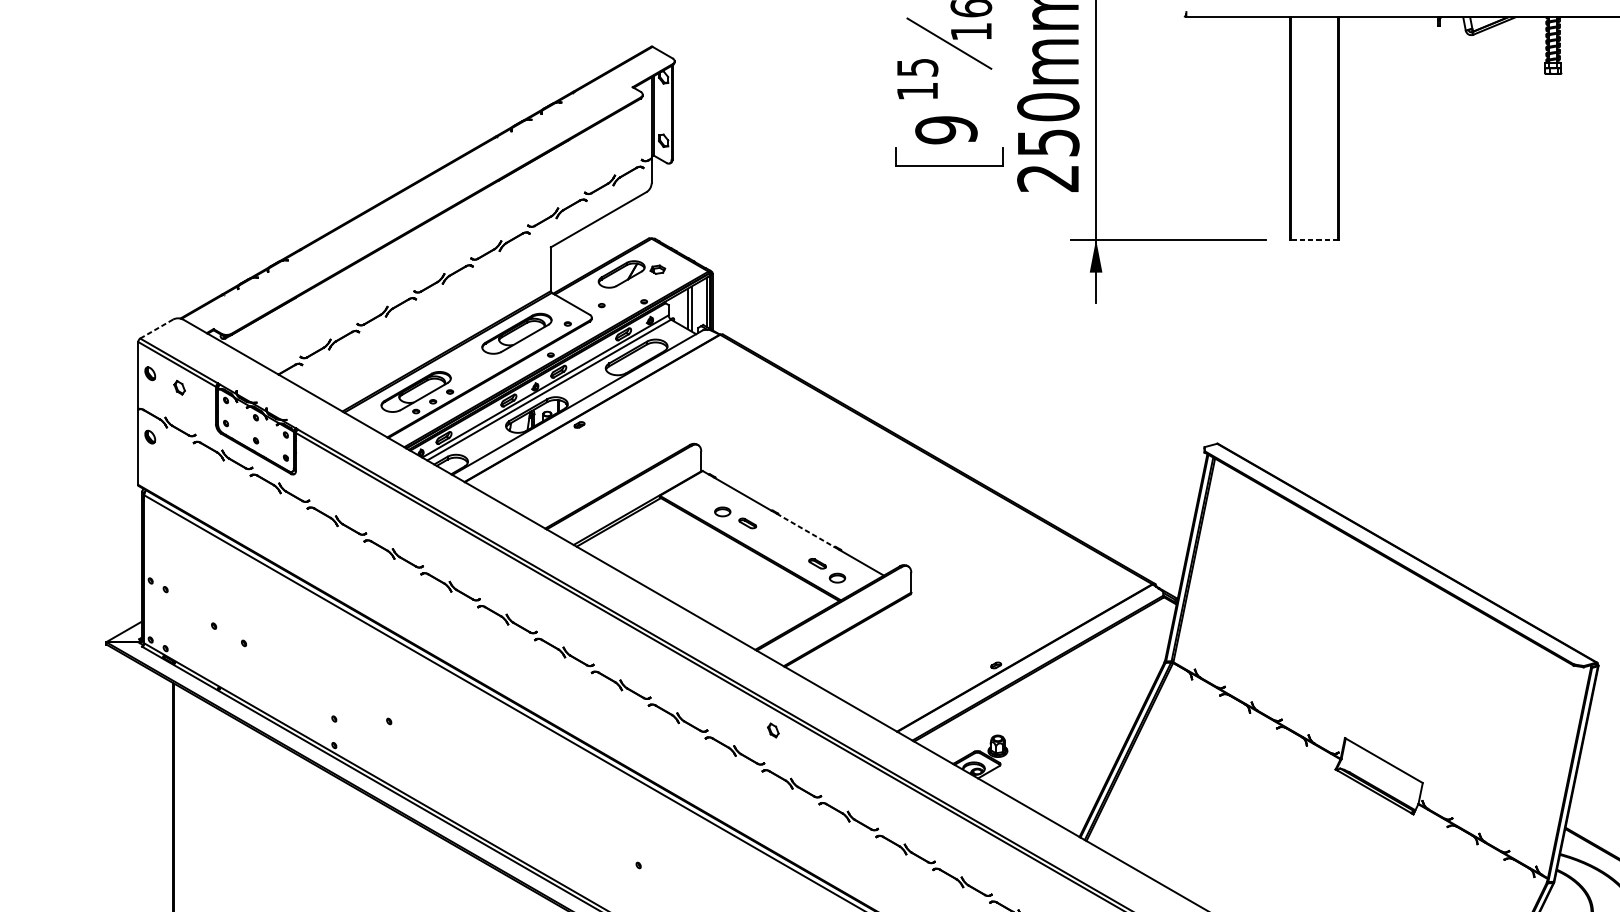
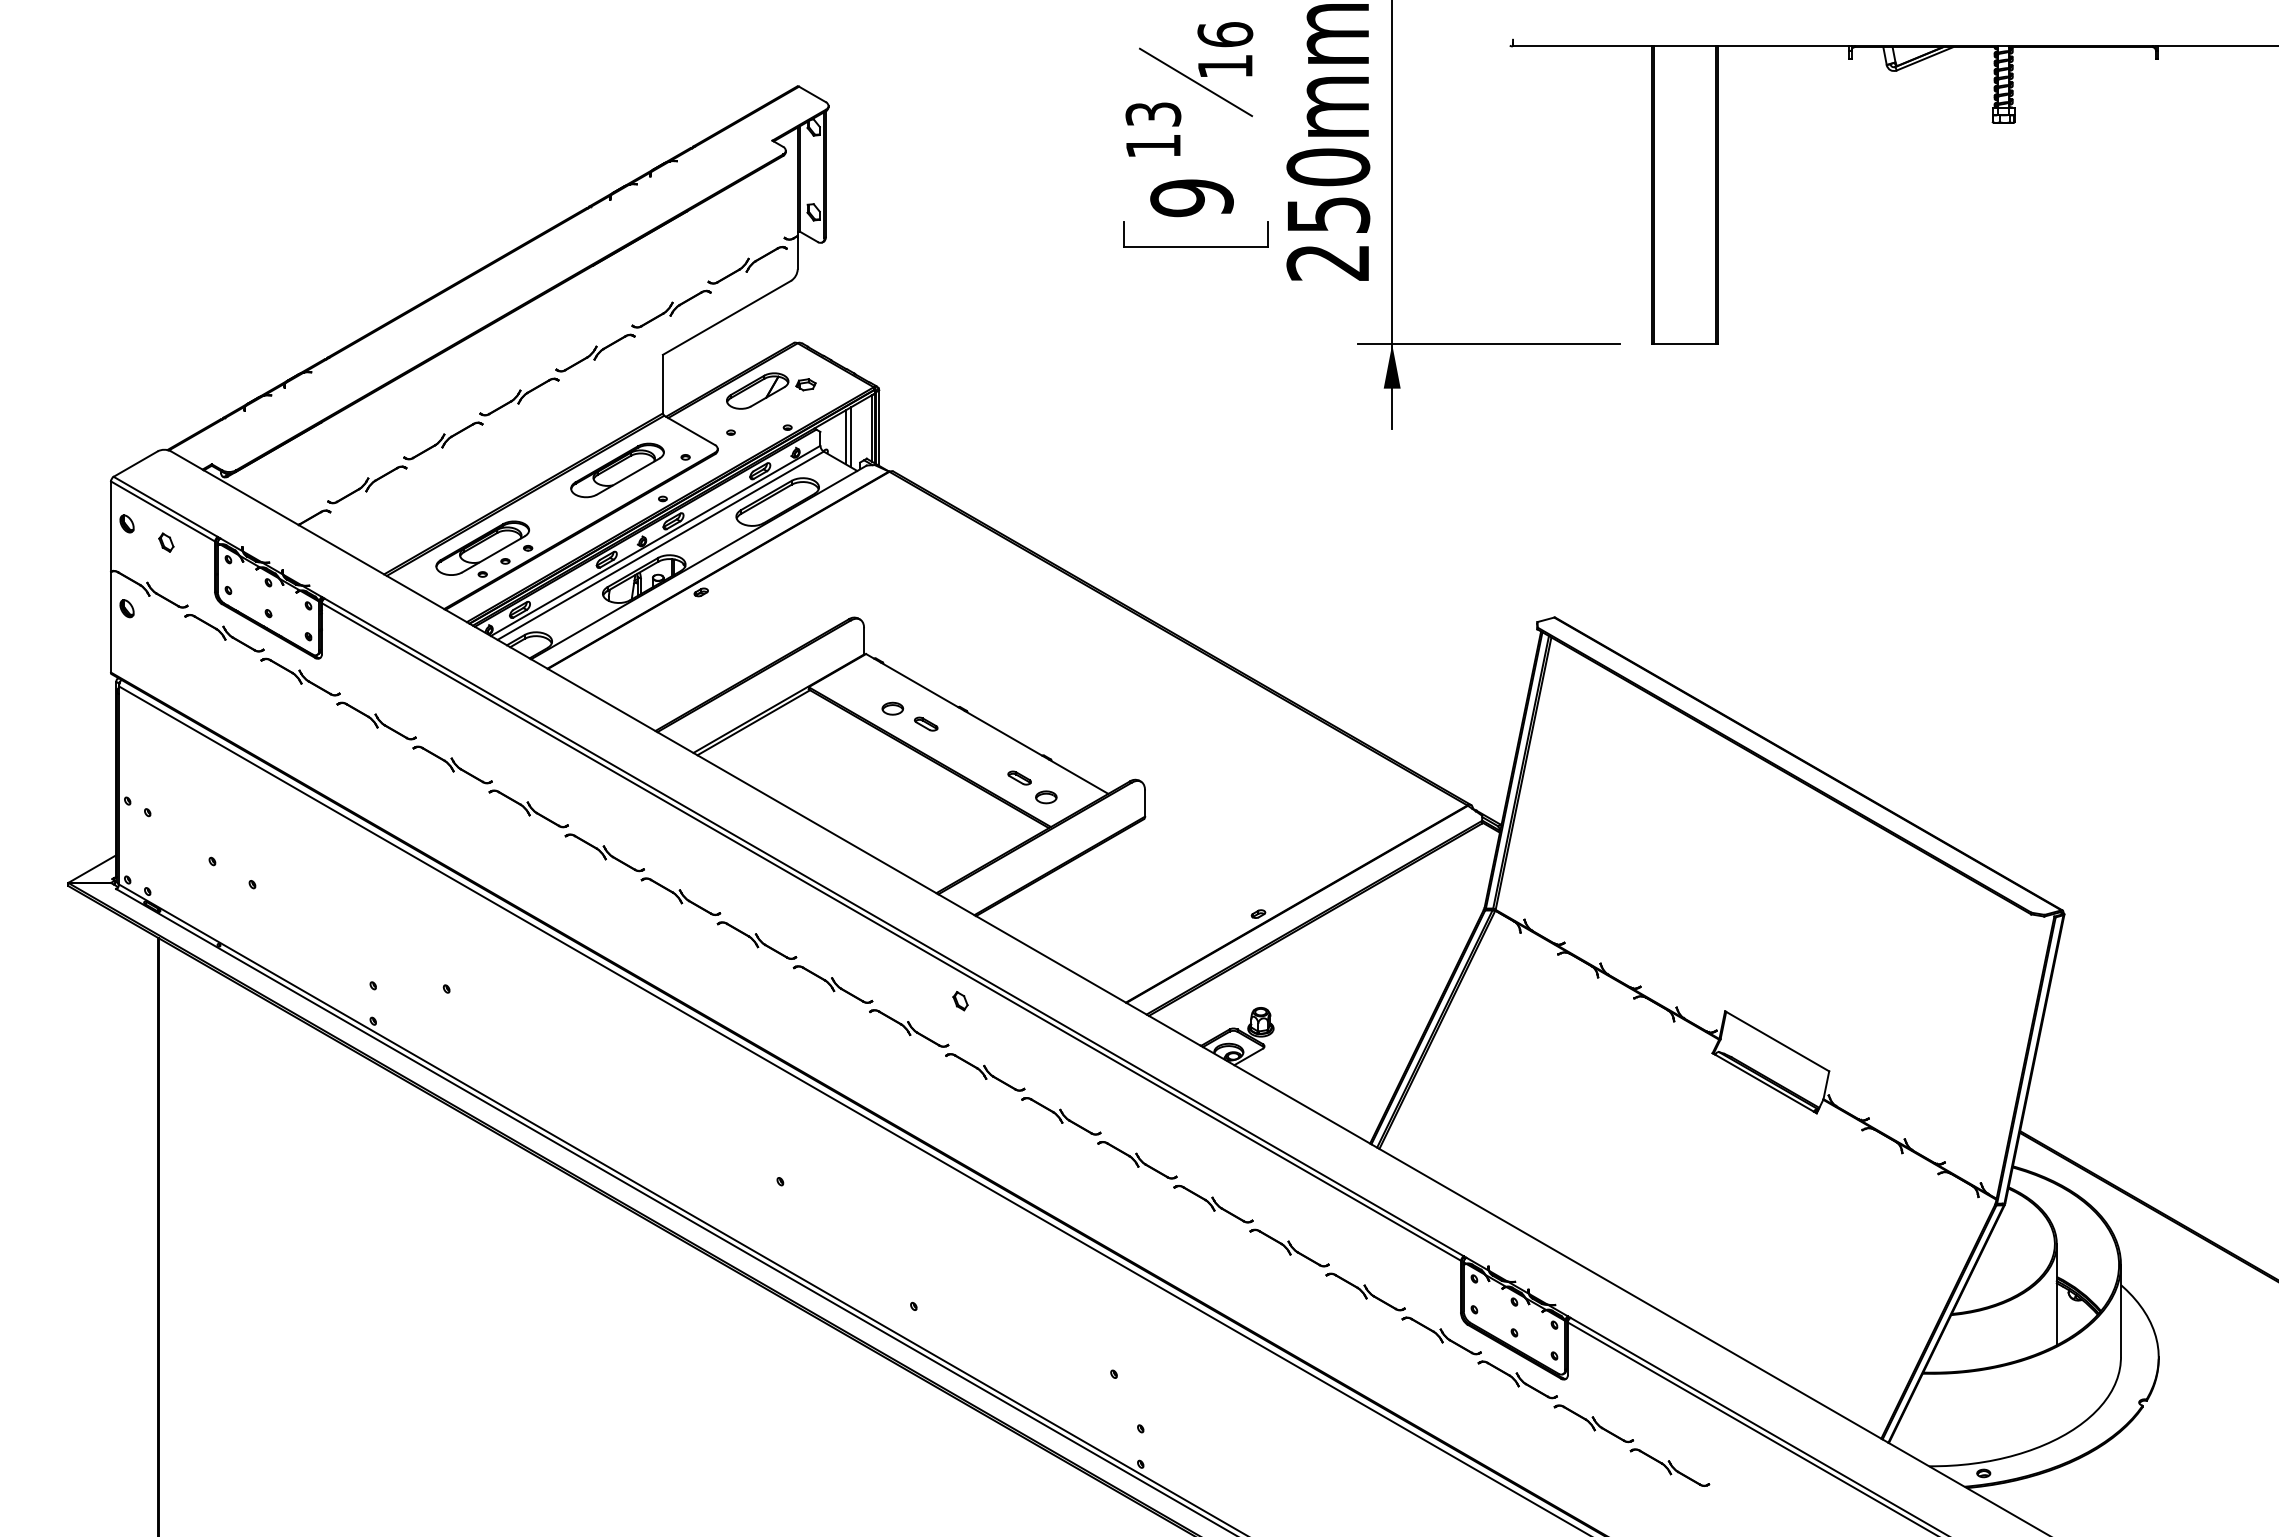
text: (916, 67) -> (1152, 114), 15 -> 13
line: (1314, 239) -> (1684, 344), dashed -> solid
line: (156, 329) -> (135, 464), dashed -> solid
line: (805, 530) -> (1003, 733), dashed -> solid

